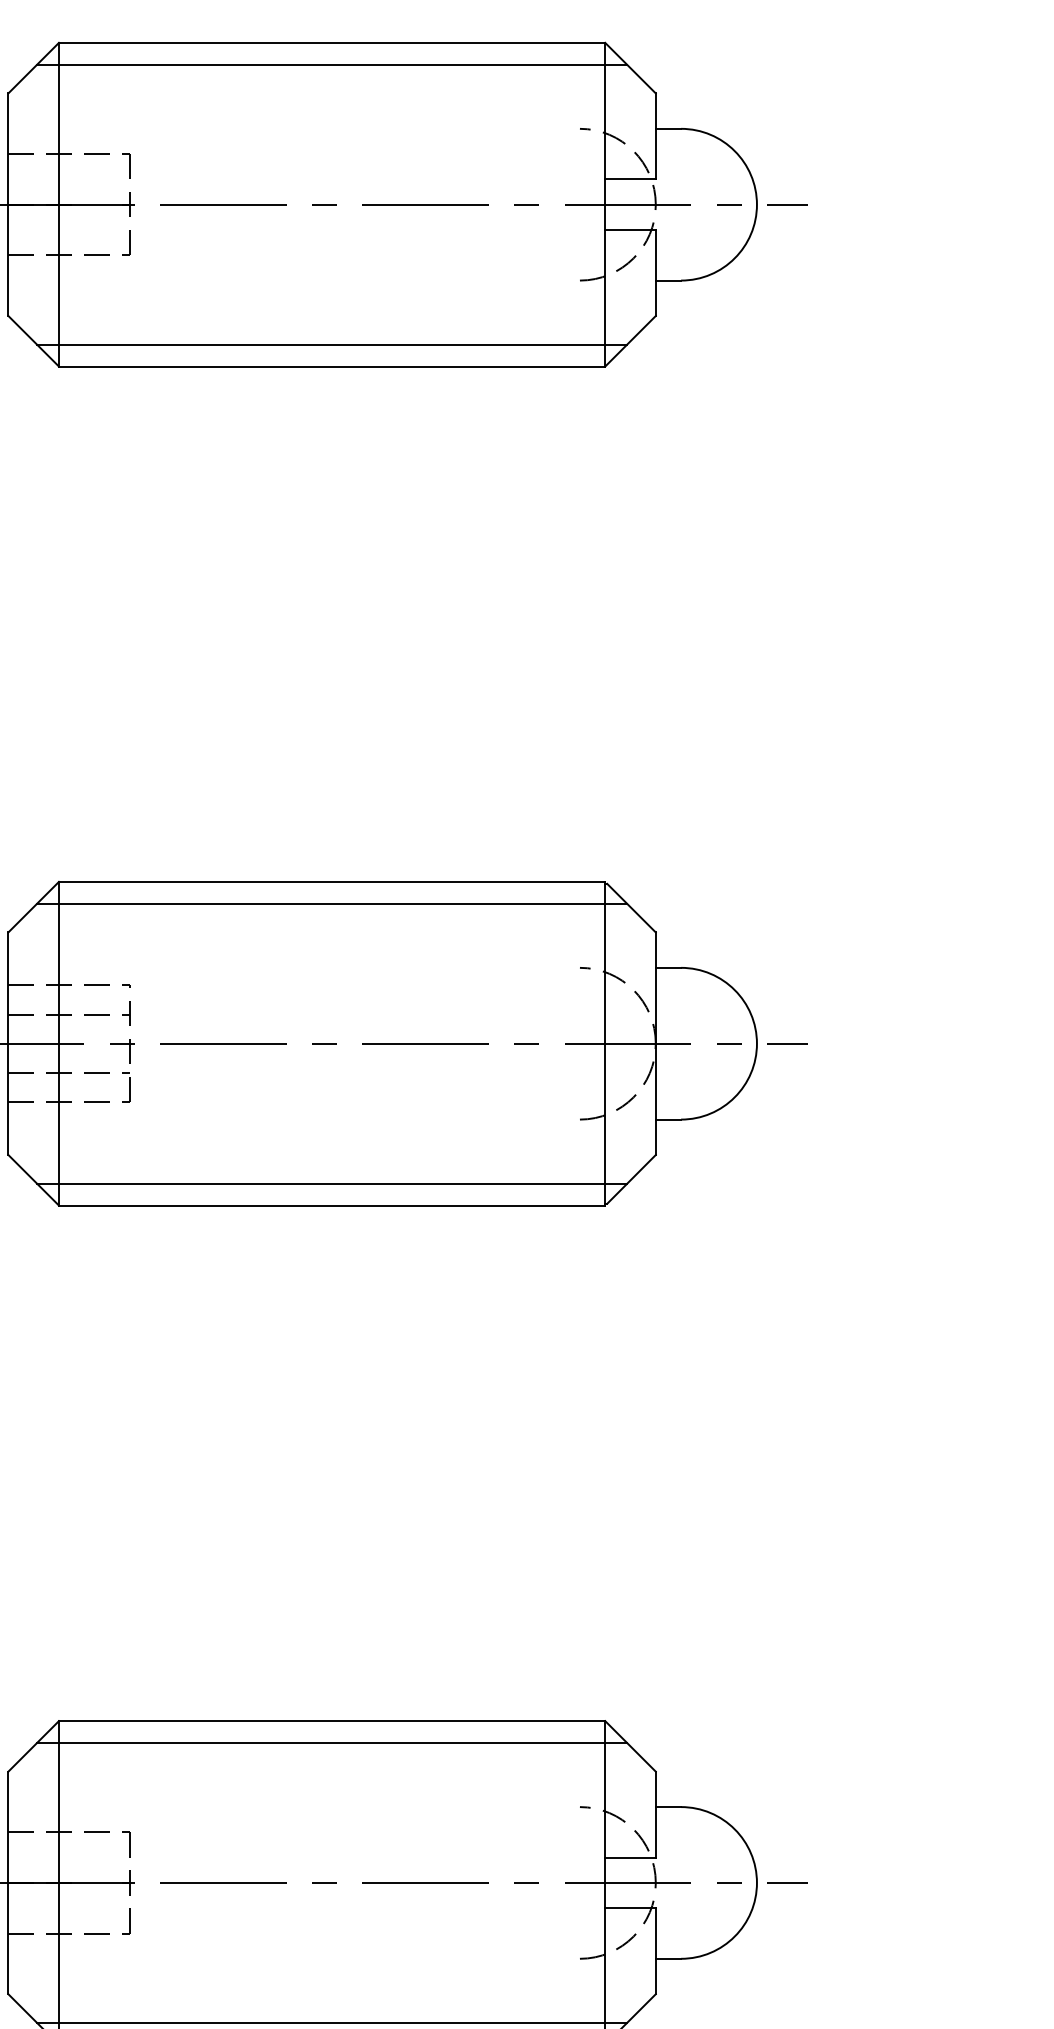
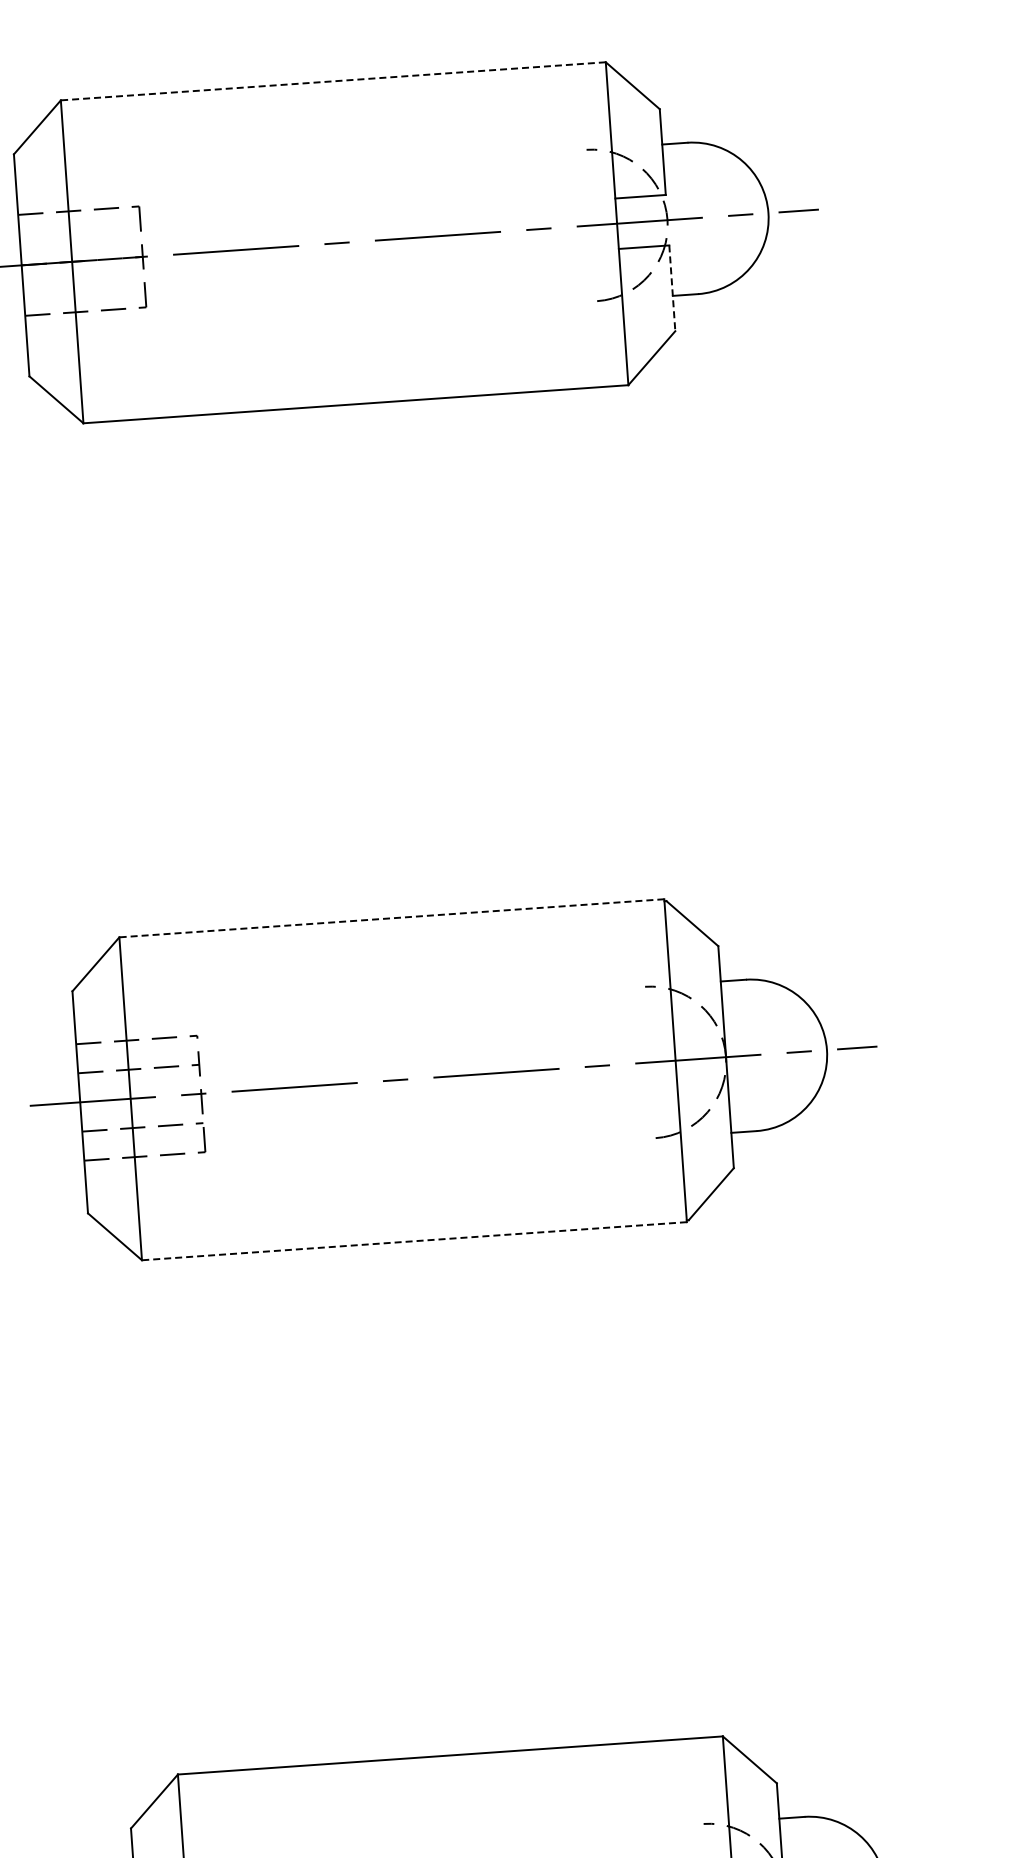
line: (331, 42) -> (332, 81), solid -> dashed
line: (332, 64) -> (335, 102), removed
line: (655, 273) -> (672, 288), solid -> dashed
line: (332, 344) -> (354, 382), removed
line: (331, 881) -> (391, 917), solid -> dashed
line: (332, 903) -> (393, 939), removed
line: (332, 1183) -> (413, 1219), removed
line: (331, 1205) -> (413, 1241), solid -> dashed
line: (332, 1742) -> (452, 1776), removed

